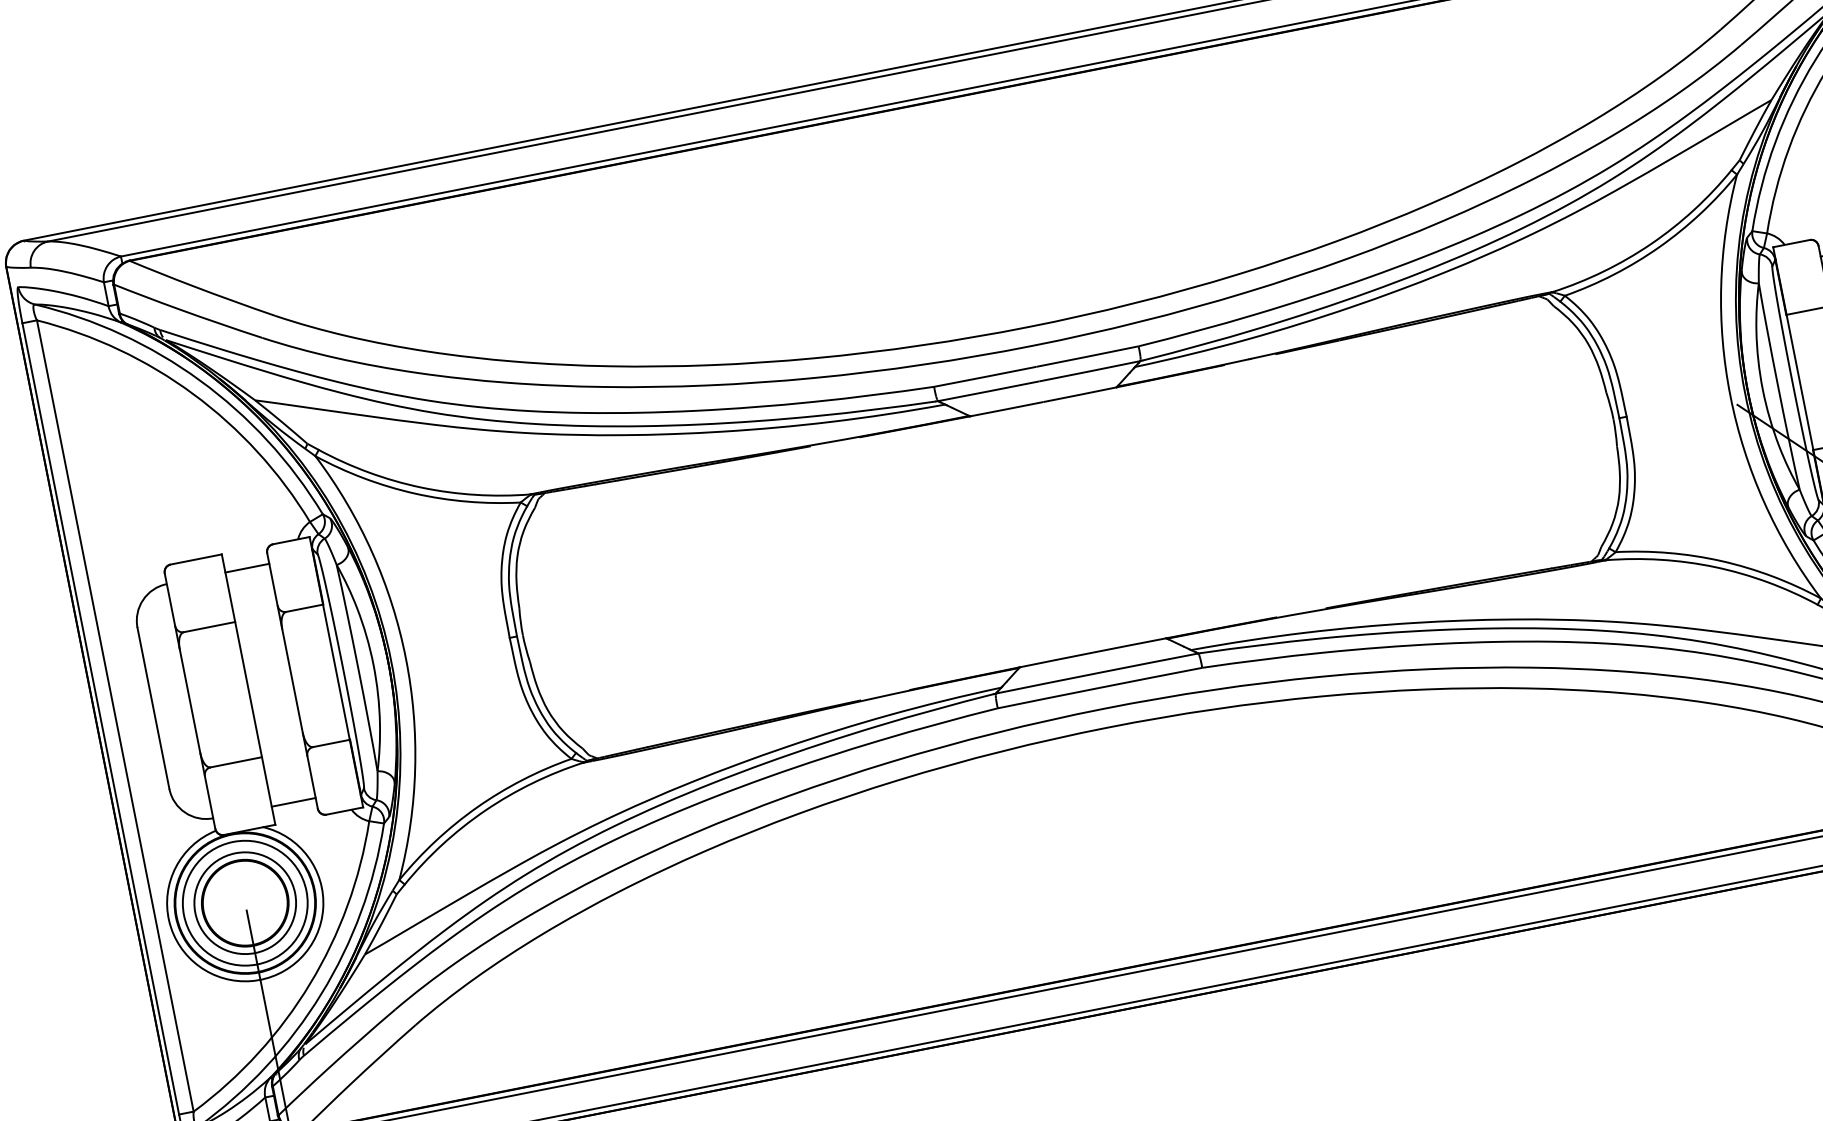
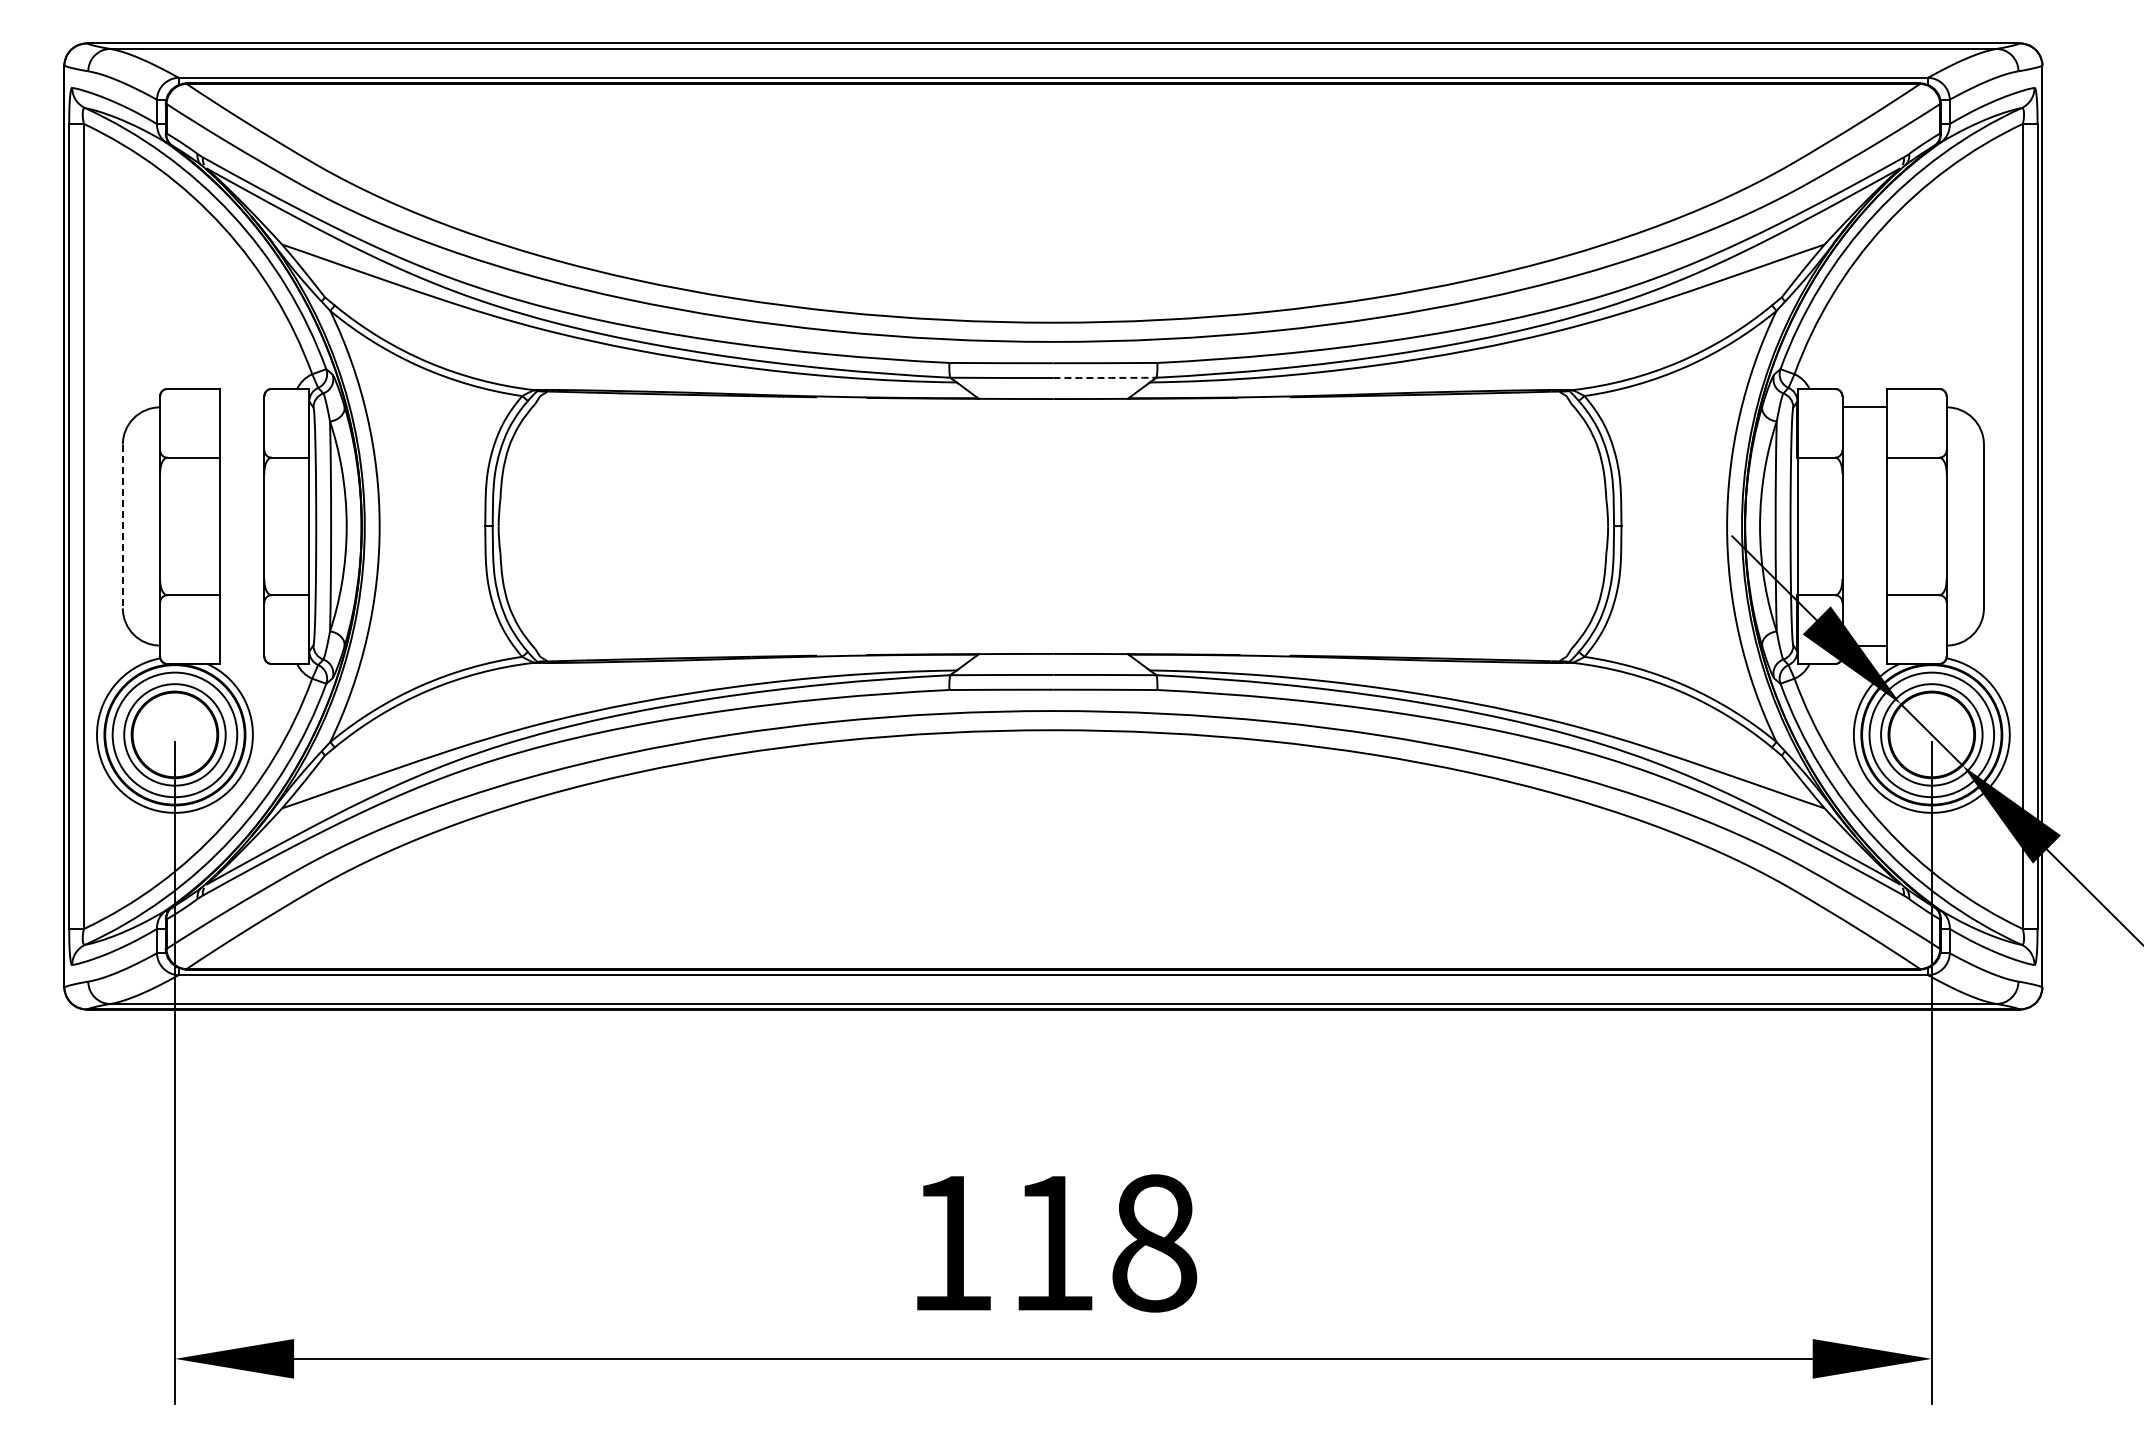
arc: (1089, 370) -> (1104, 377), solid -> dashed
line: (246, 568) -> (241, 407), removed
line: (153, 708) -> (122, 526), solid -> dashed
line: (293, 802) -> (241, 645), removed

